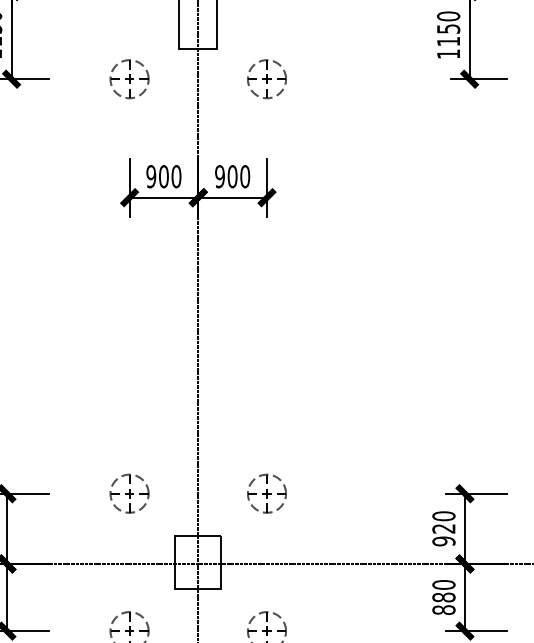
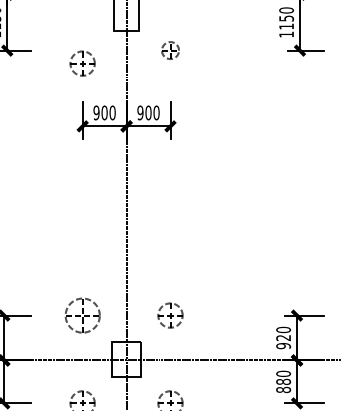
part: (129, 78) -> (82, 63), moved
part: (267, 78) -> (170, 50), size x0.7
part: (129, 493) -> (82, 315), size x1.4

